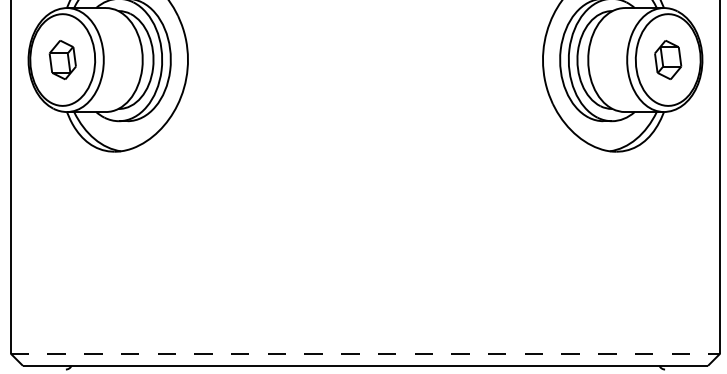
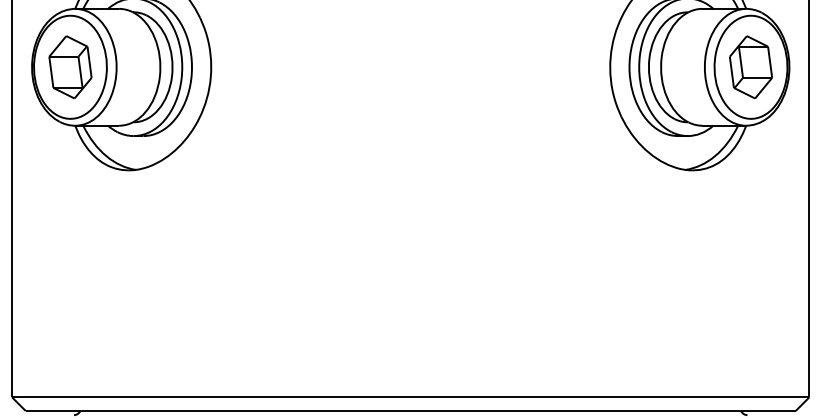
part: (62, 59) -> (70, 66), size x1.43
part: (667, 59) -> (750, 66), size x1.43
line: (365, 353) -> (410, 397), dashed -> solid

